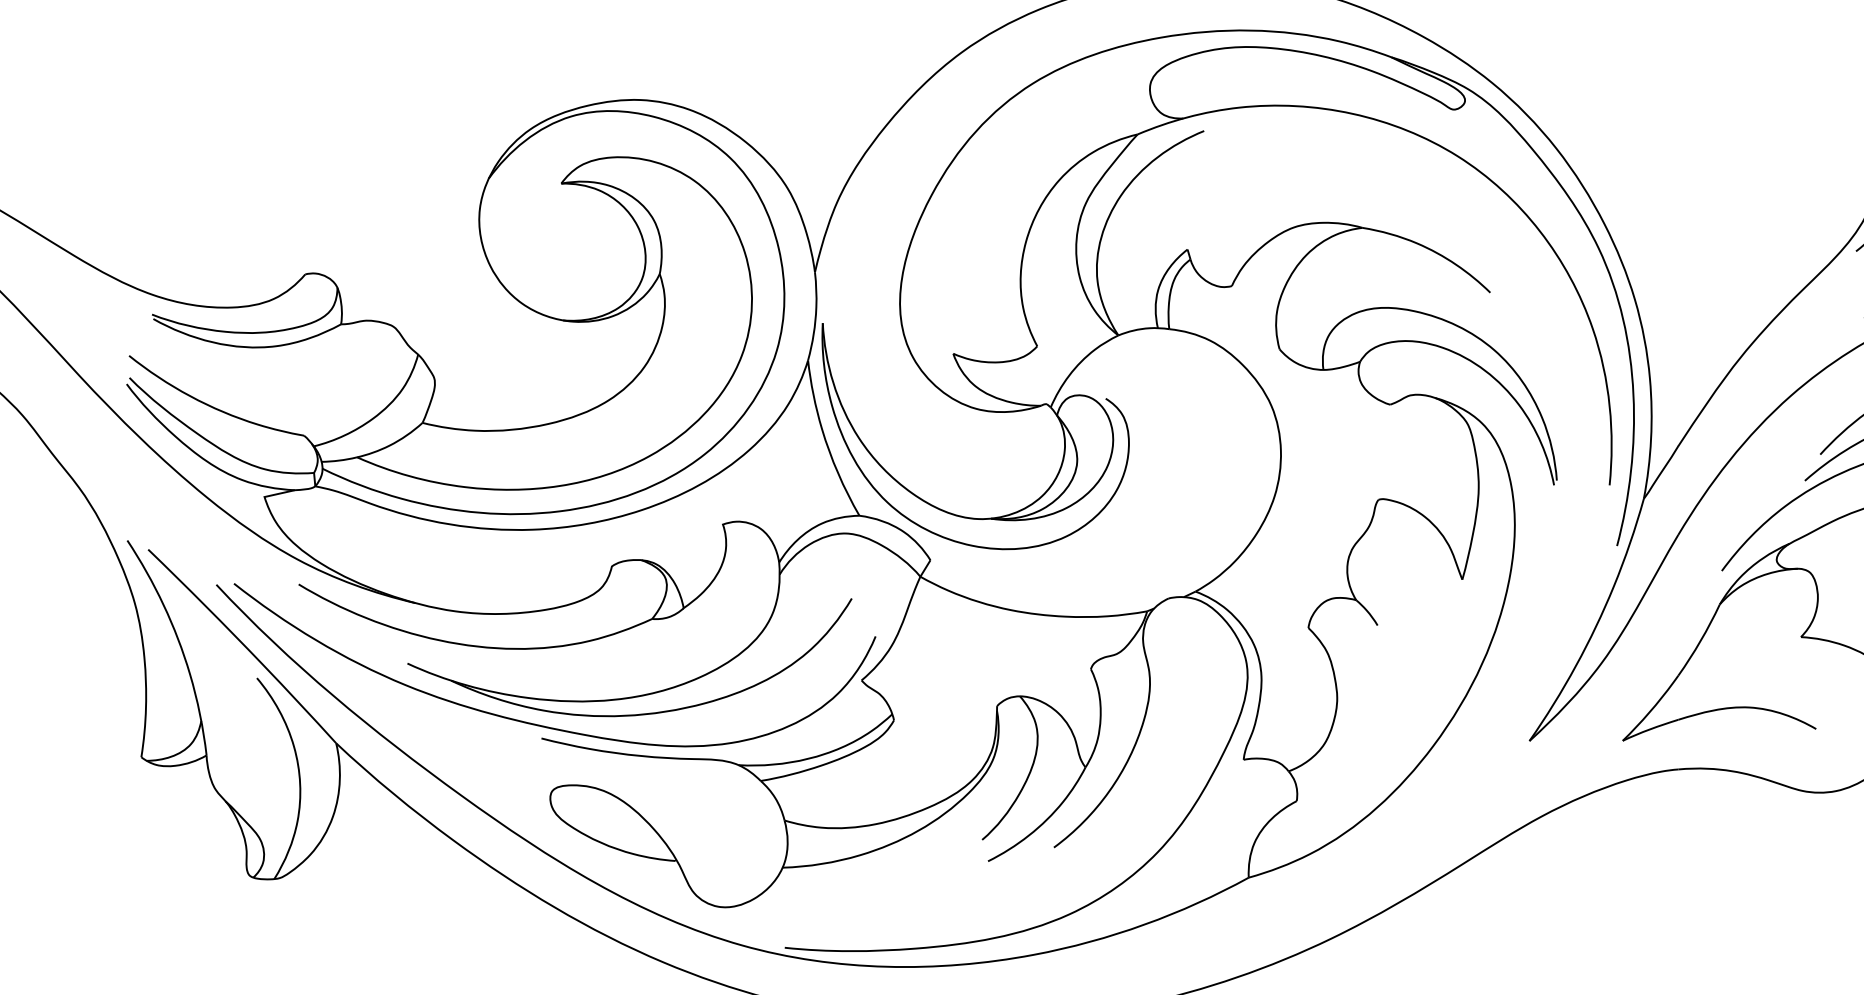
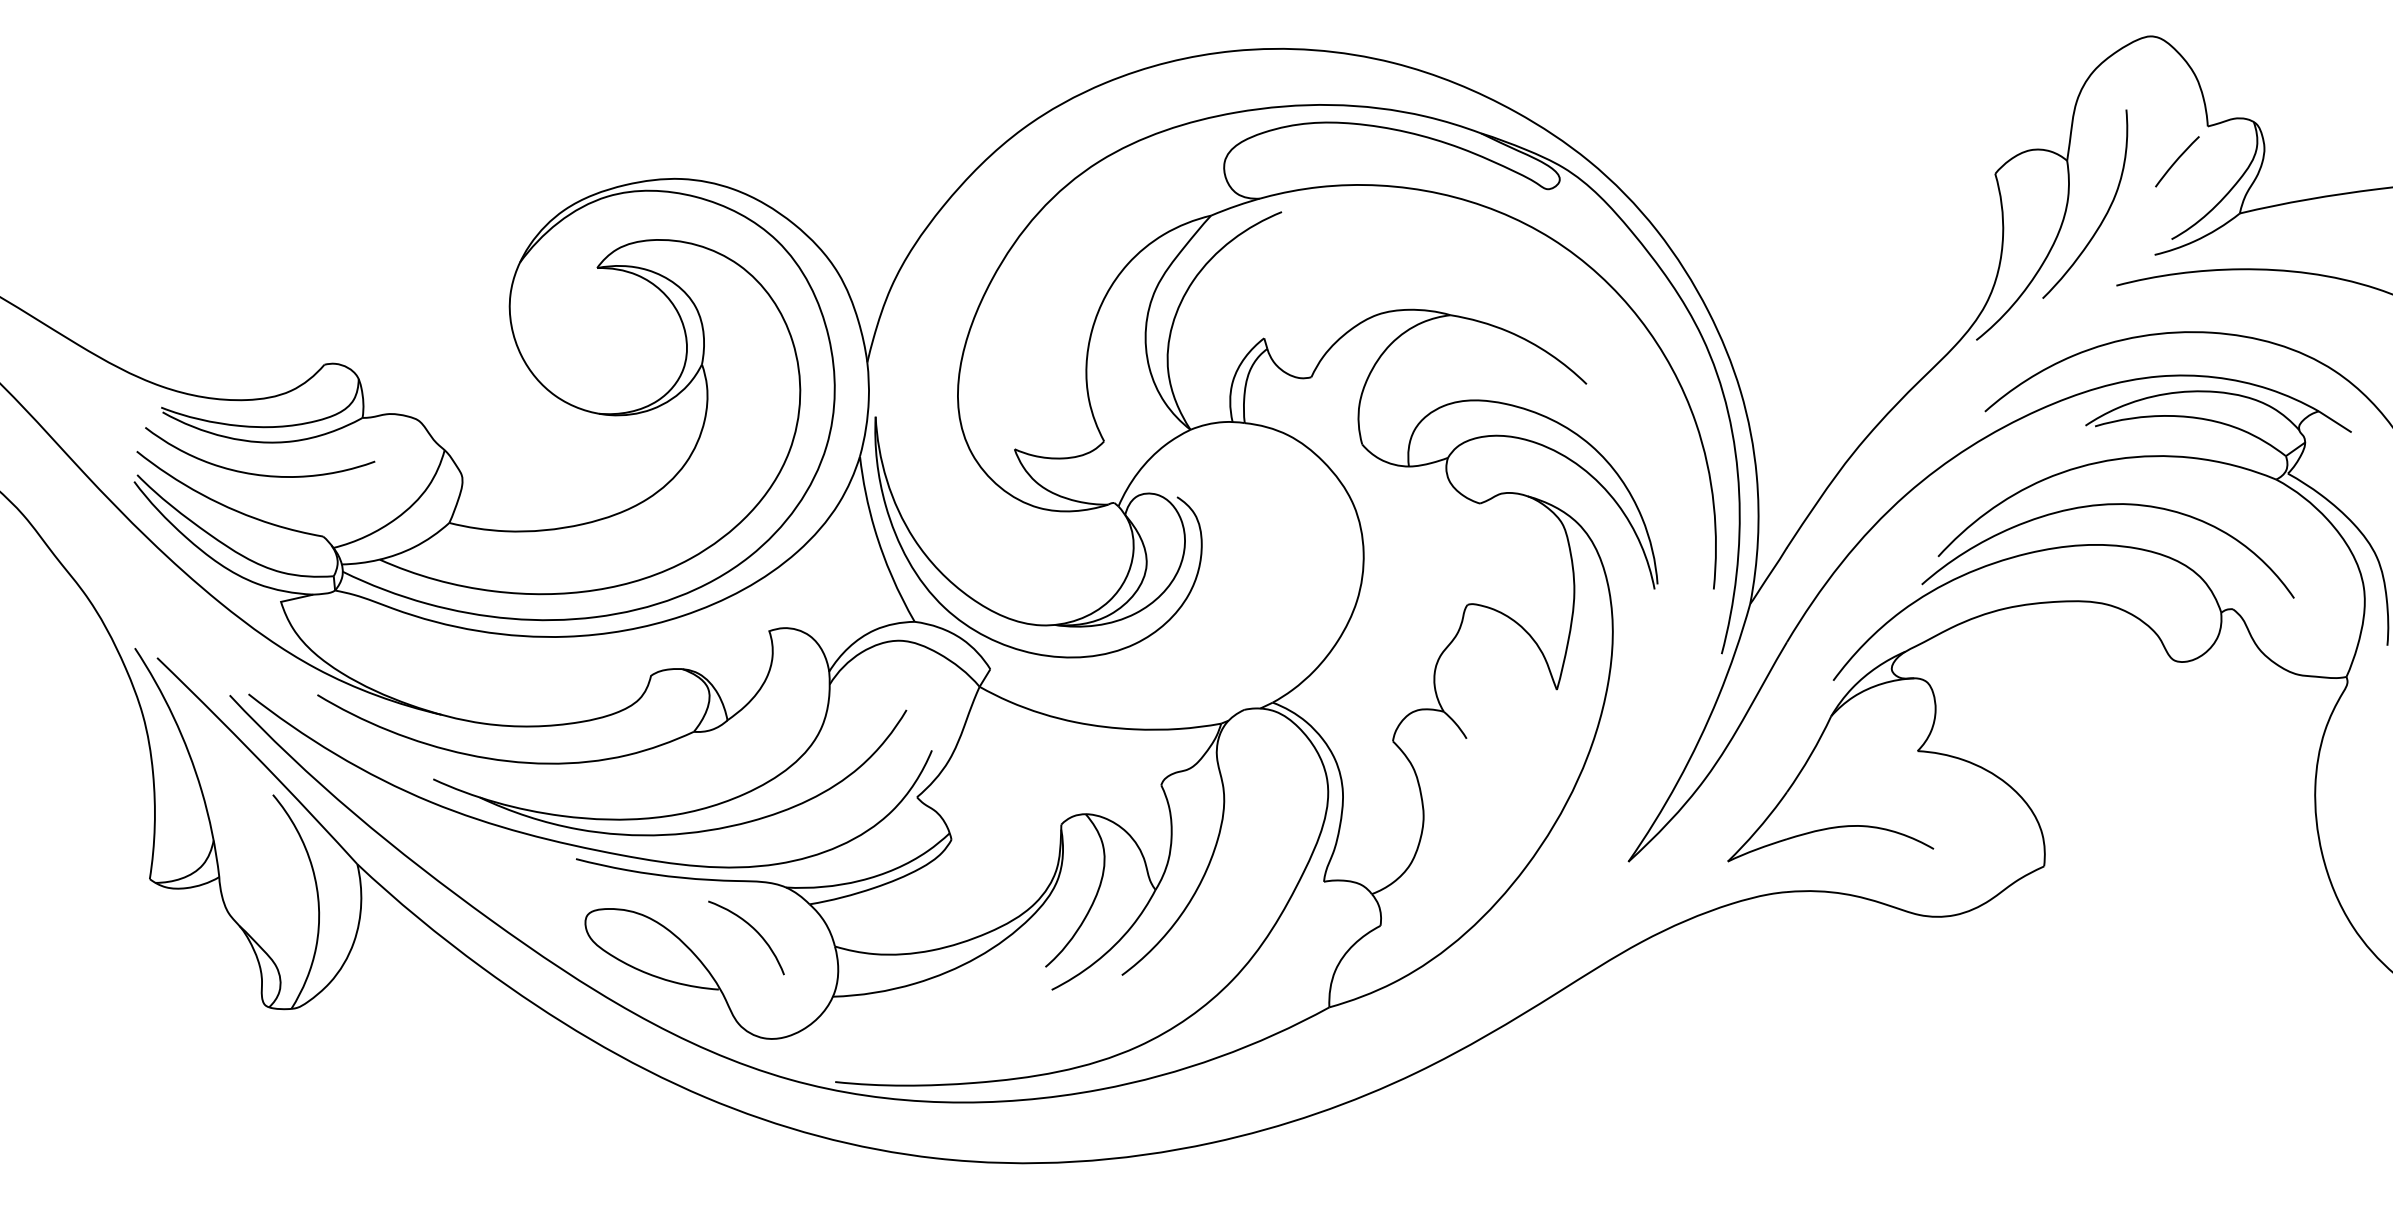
curve: (241, 376) -> (256, 473), added
curve: (708, 804) -> (753, 929), added

